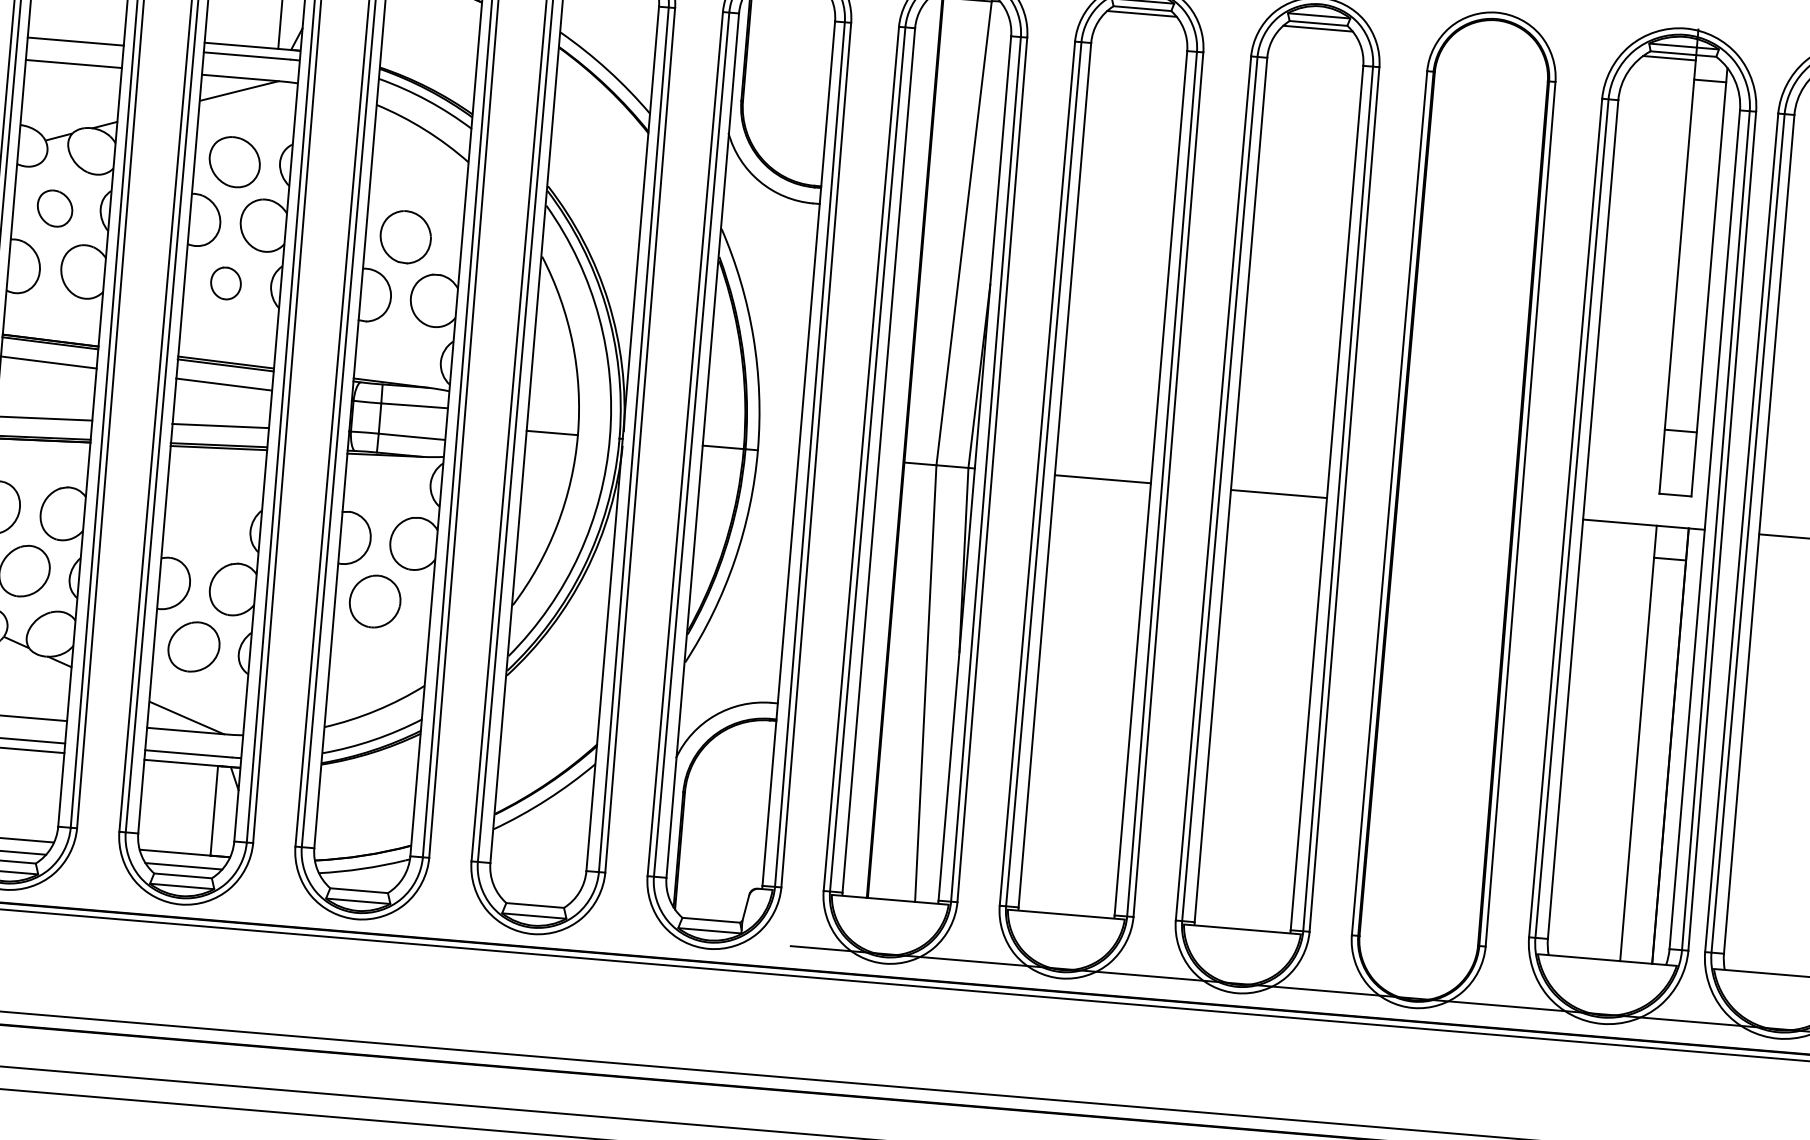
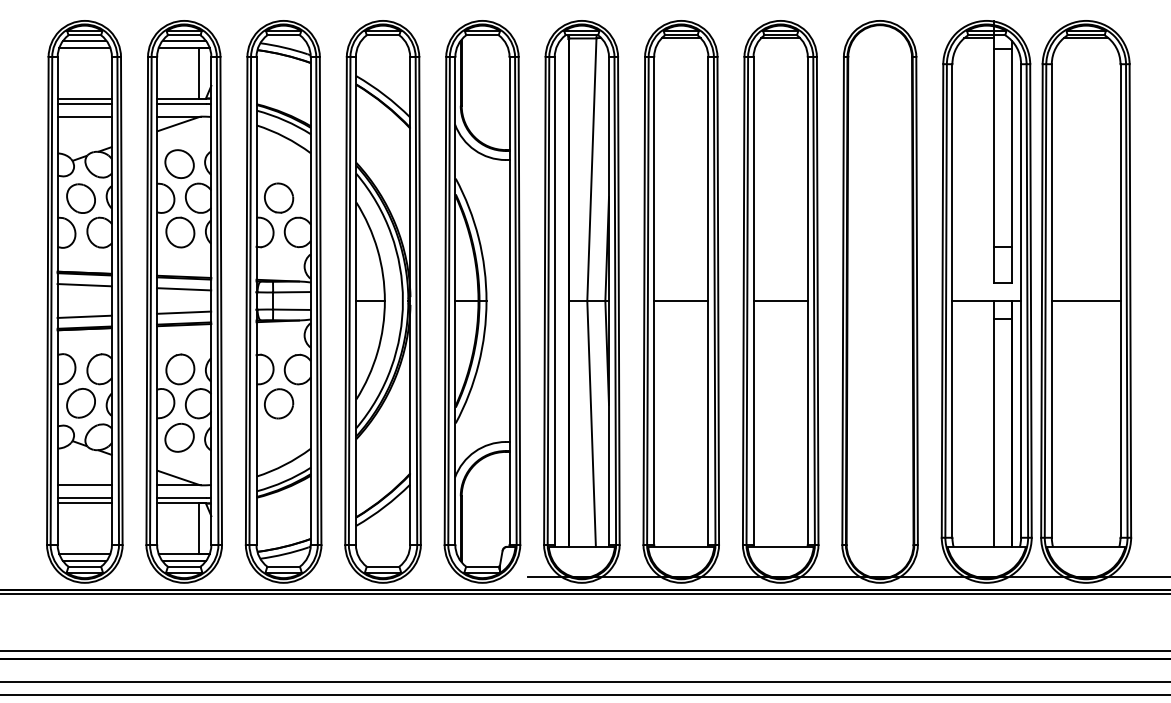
line: (76, 31) -> (84, 98), added
part: (54, 208) -> (80, 198), size x1.43
part: (226, 283) -> (180, 232), size x1.67
part: (205, 526) -> (180, 369), added

